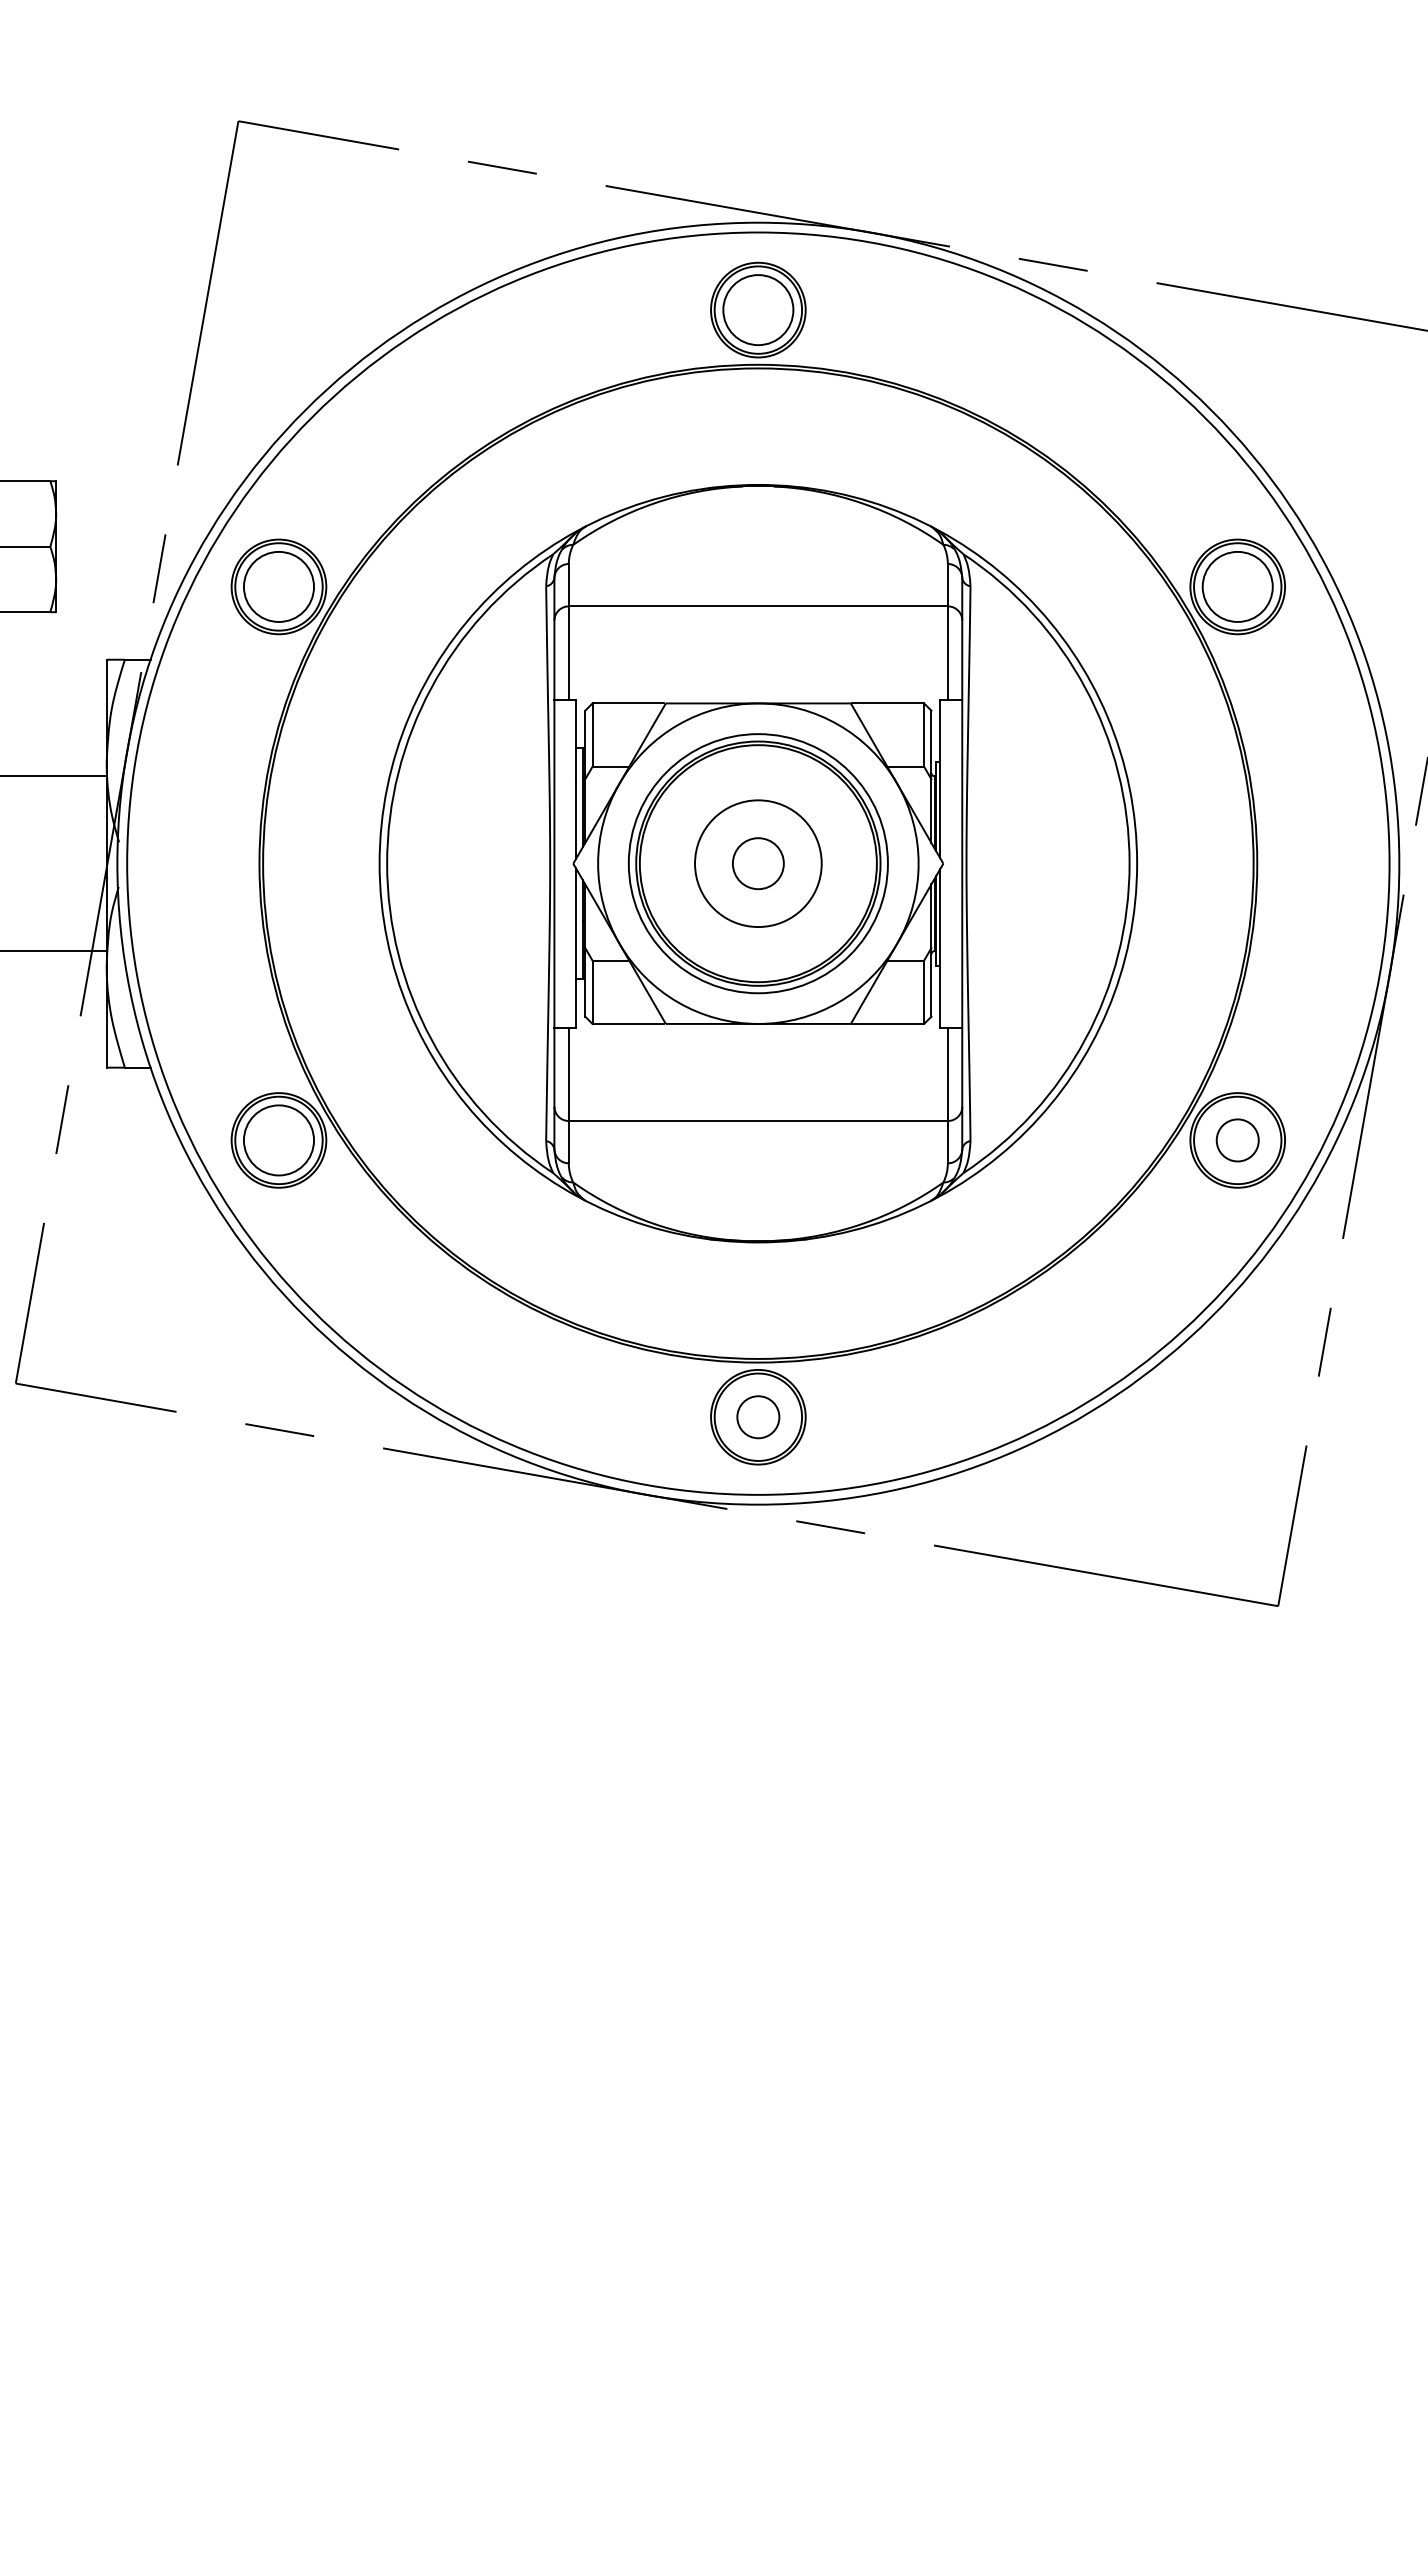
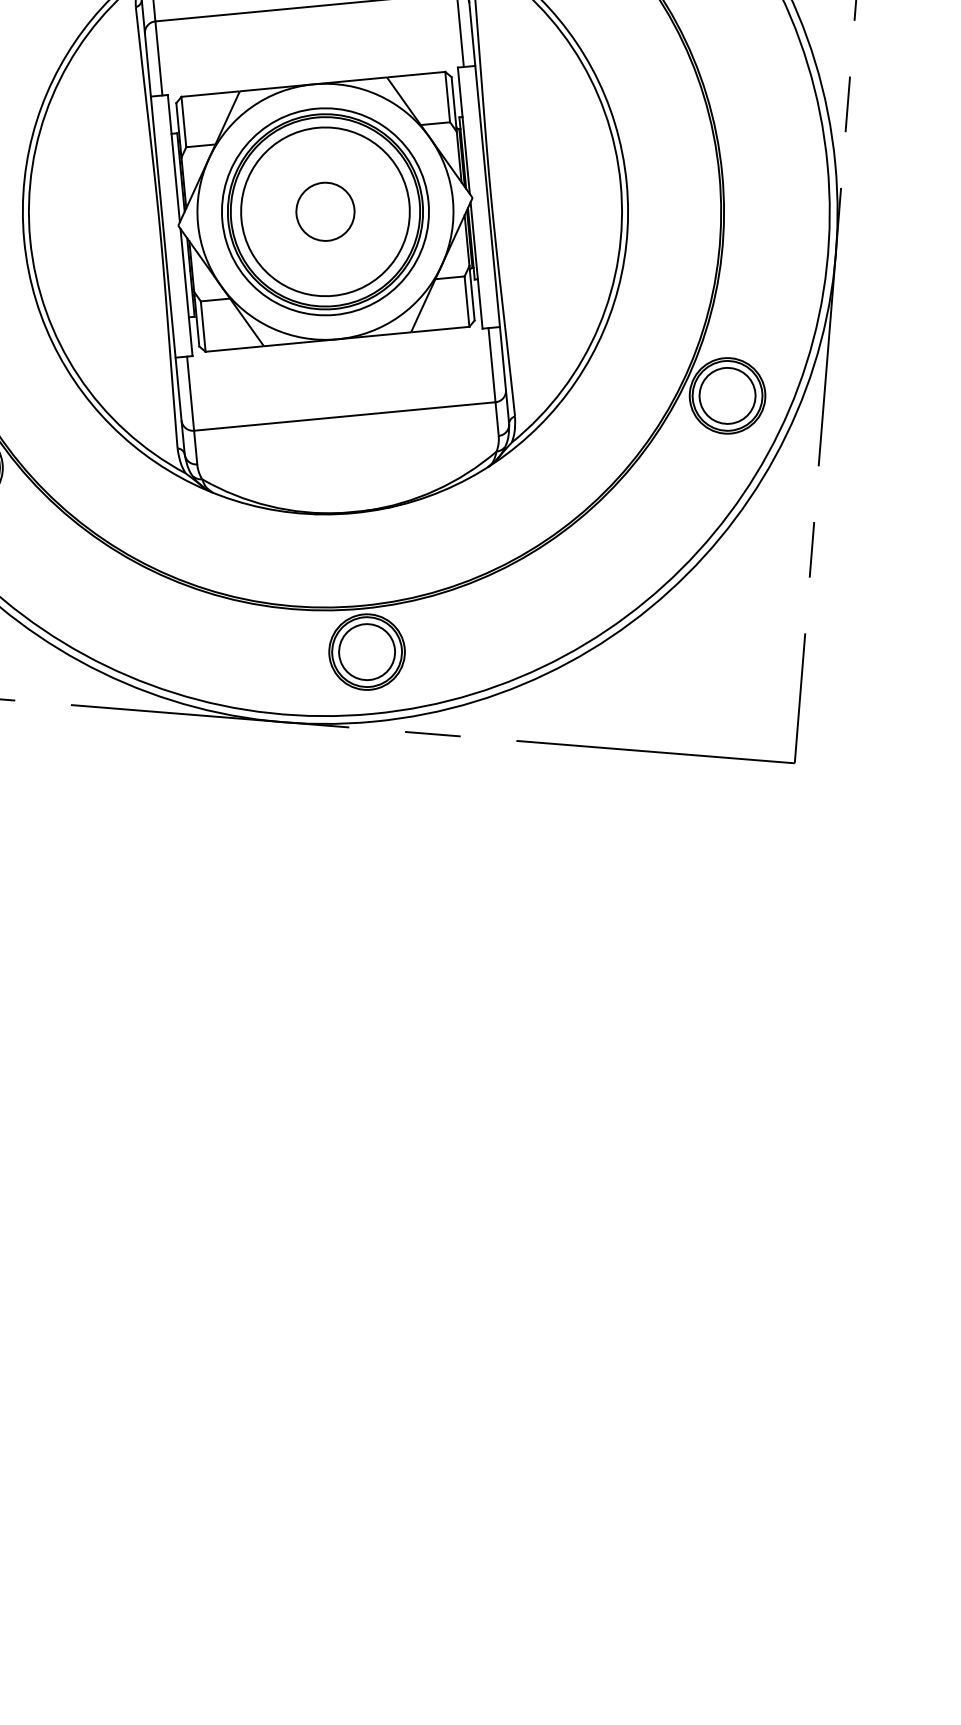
circle: (757, 863) -> (324, 211), size x1.43
circle: (757, 863) -> (324, 211), size x1.67
circle: (1237, 1140) -> (727, 395), size x1.67
circle: (758, 1417) -> (367, 652), size x1.67

